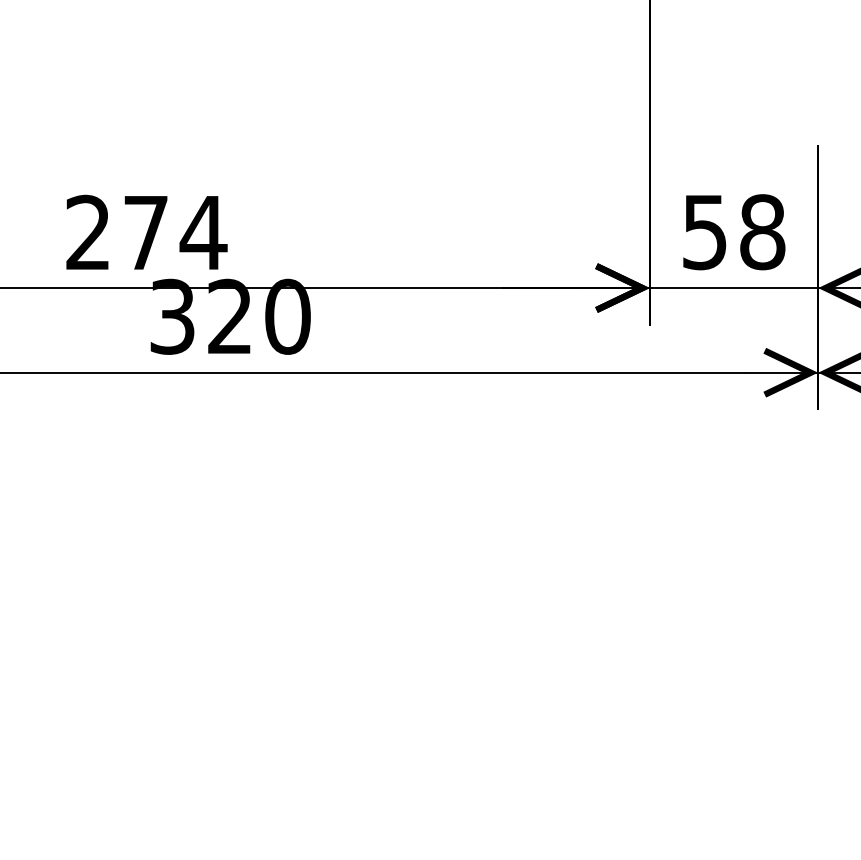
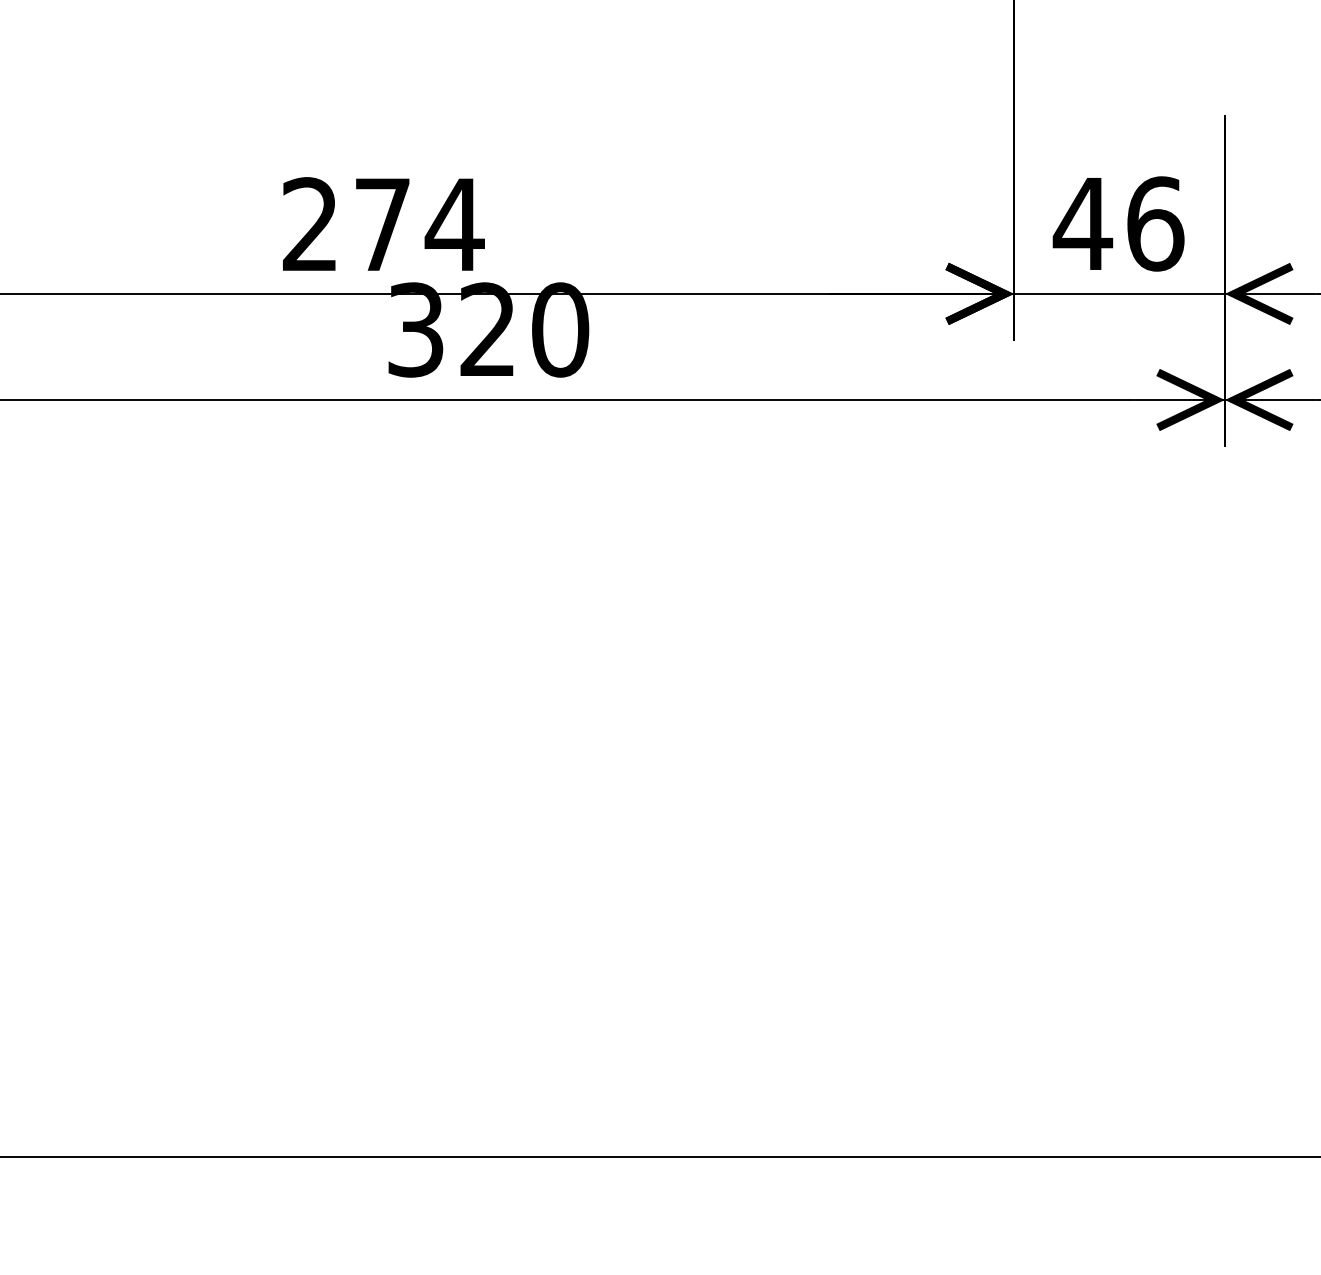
text: (733, 231) -> (1118, 223), 58 -> 46

